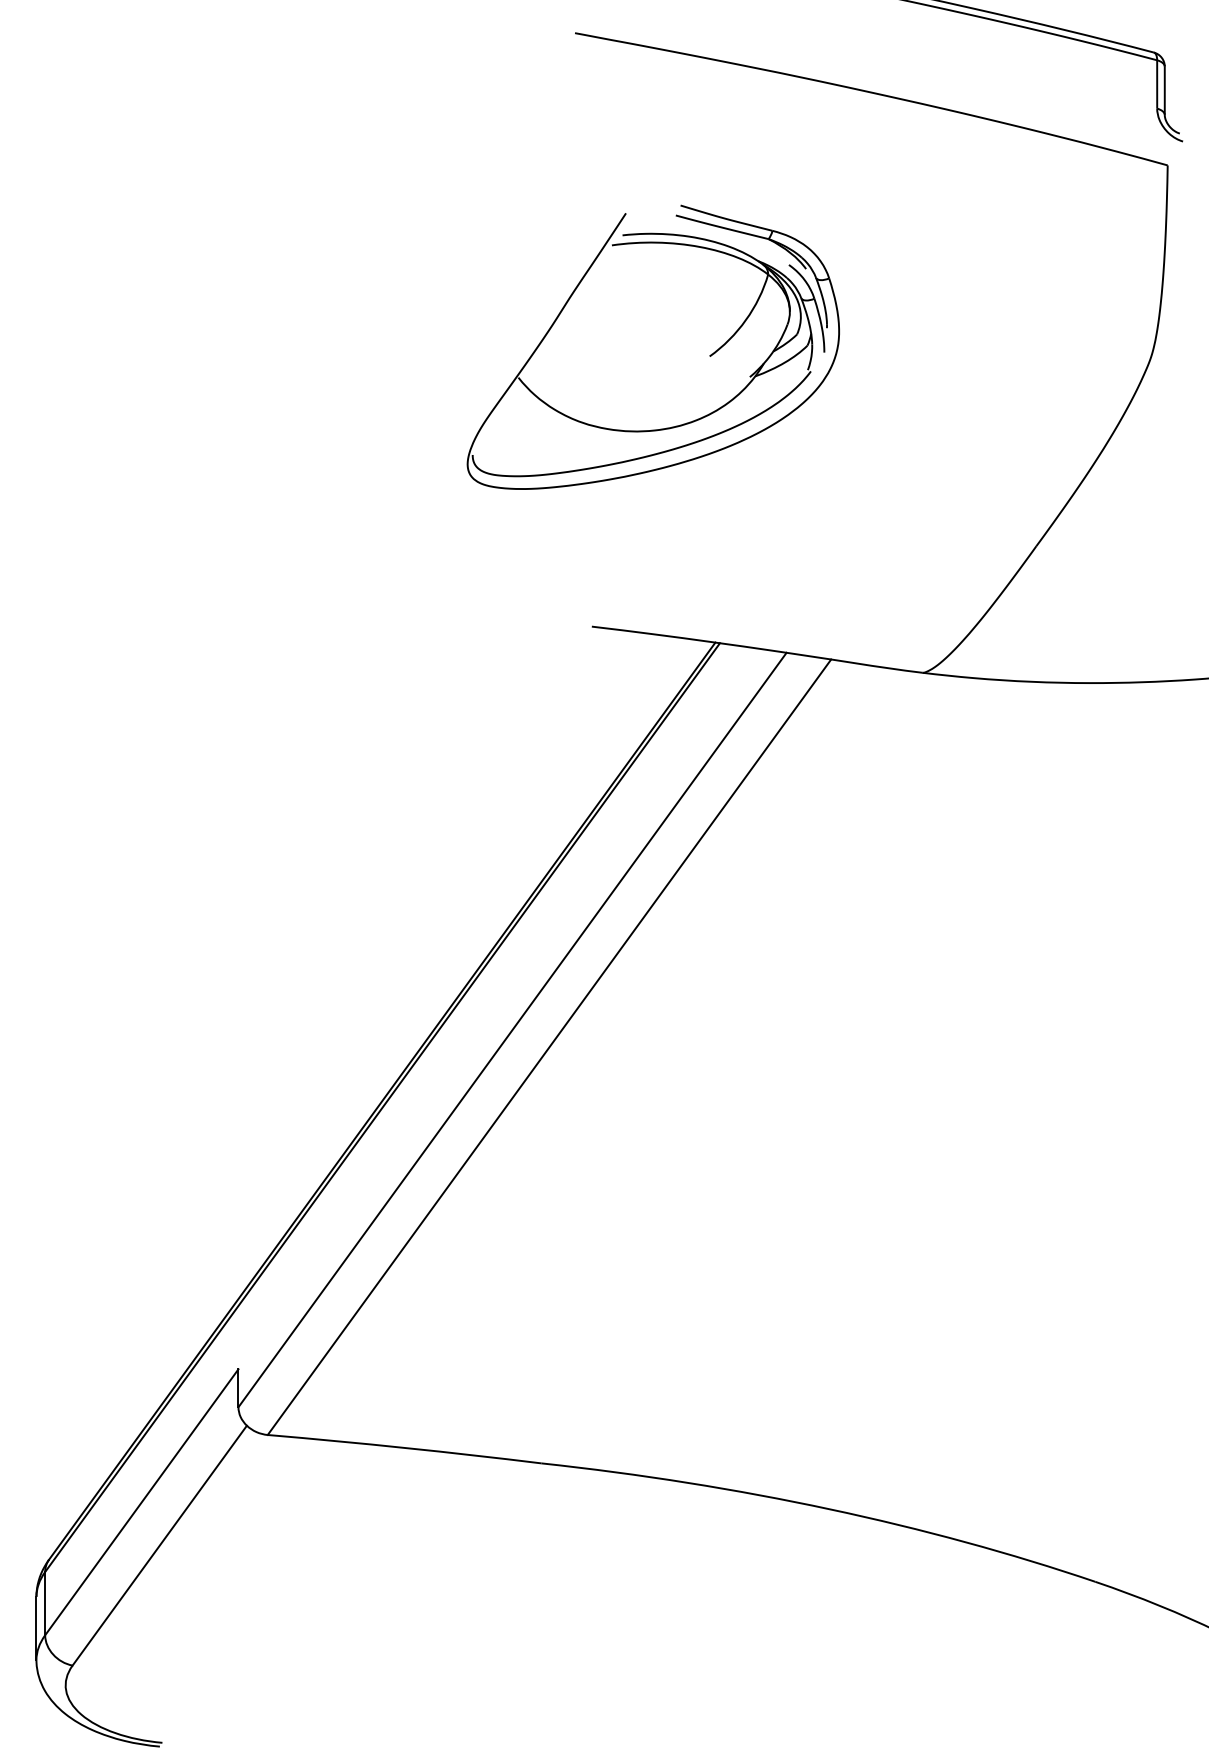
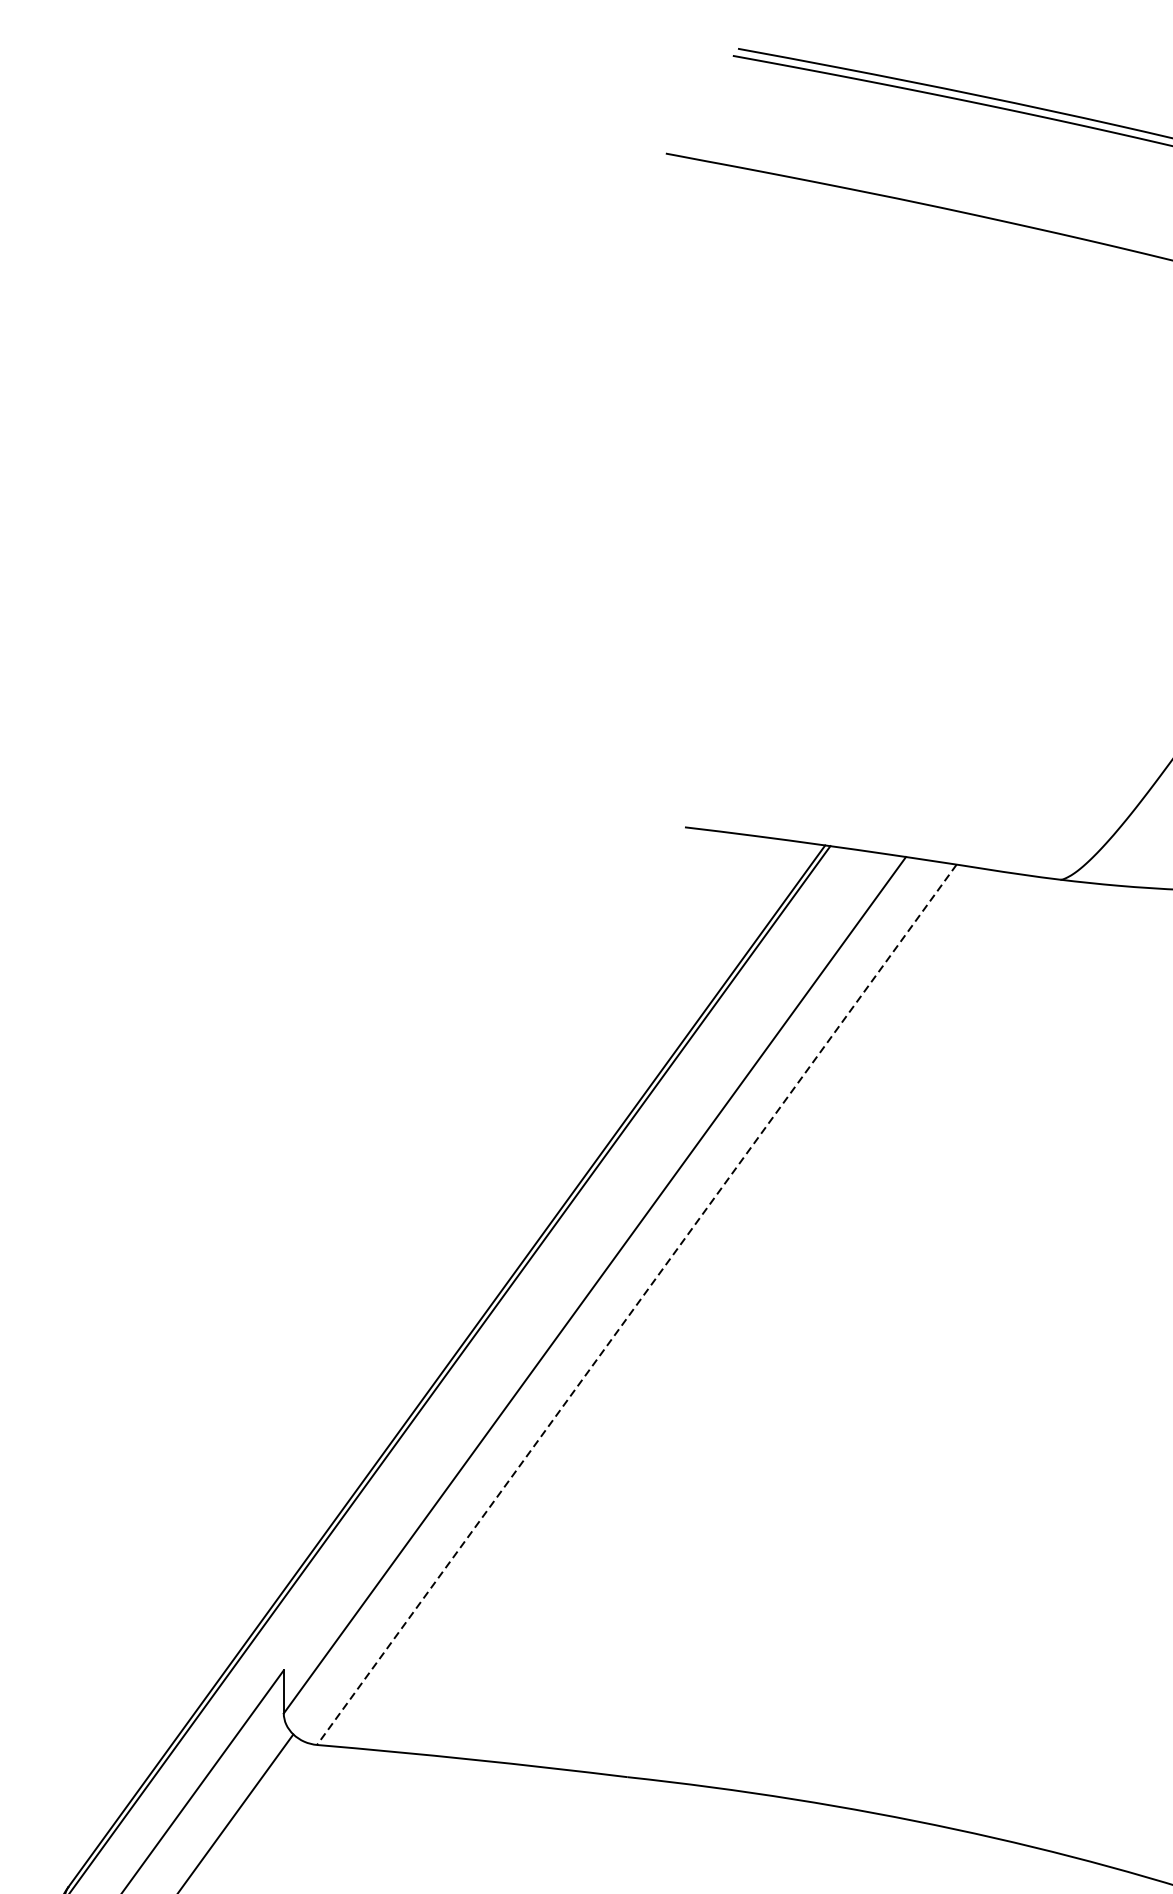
part: (709, 355) -> (818, 519), removed
line: (549, 1047) -> (636, 1305), solid -> dashed

